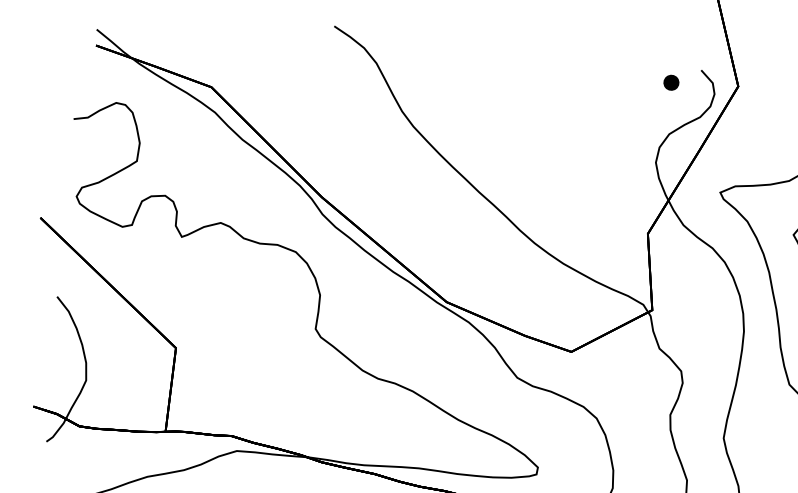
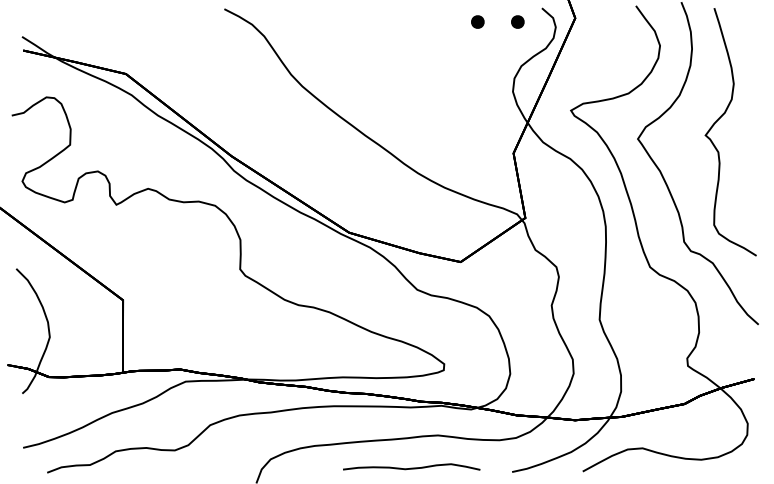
part: (624, 76) -> (477, 21), added

